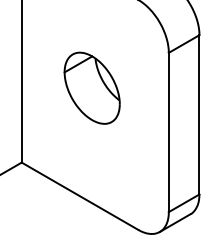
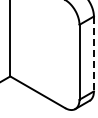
part: (92, 88) -> (43, 41), removed
line: (198, 115) -> (93, 54), solid -> dashed

